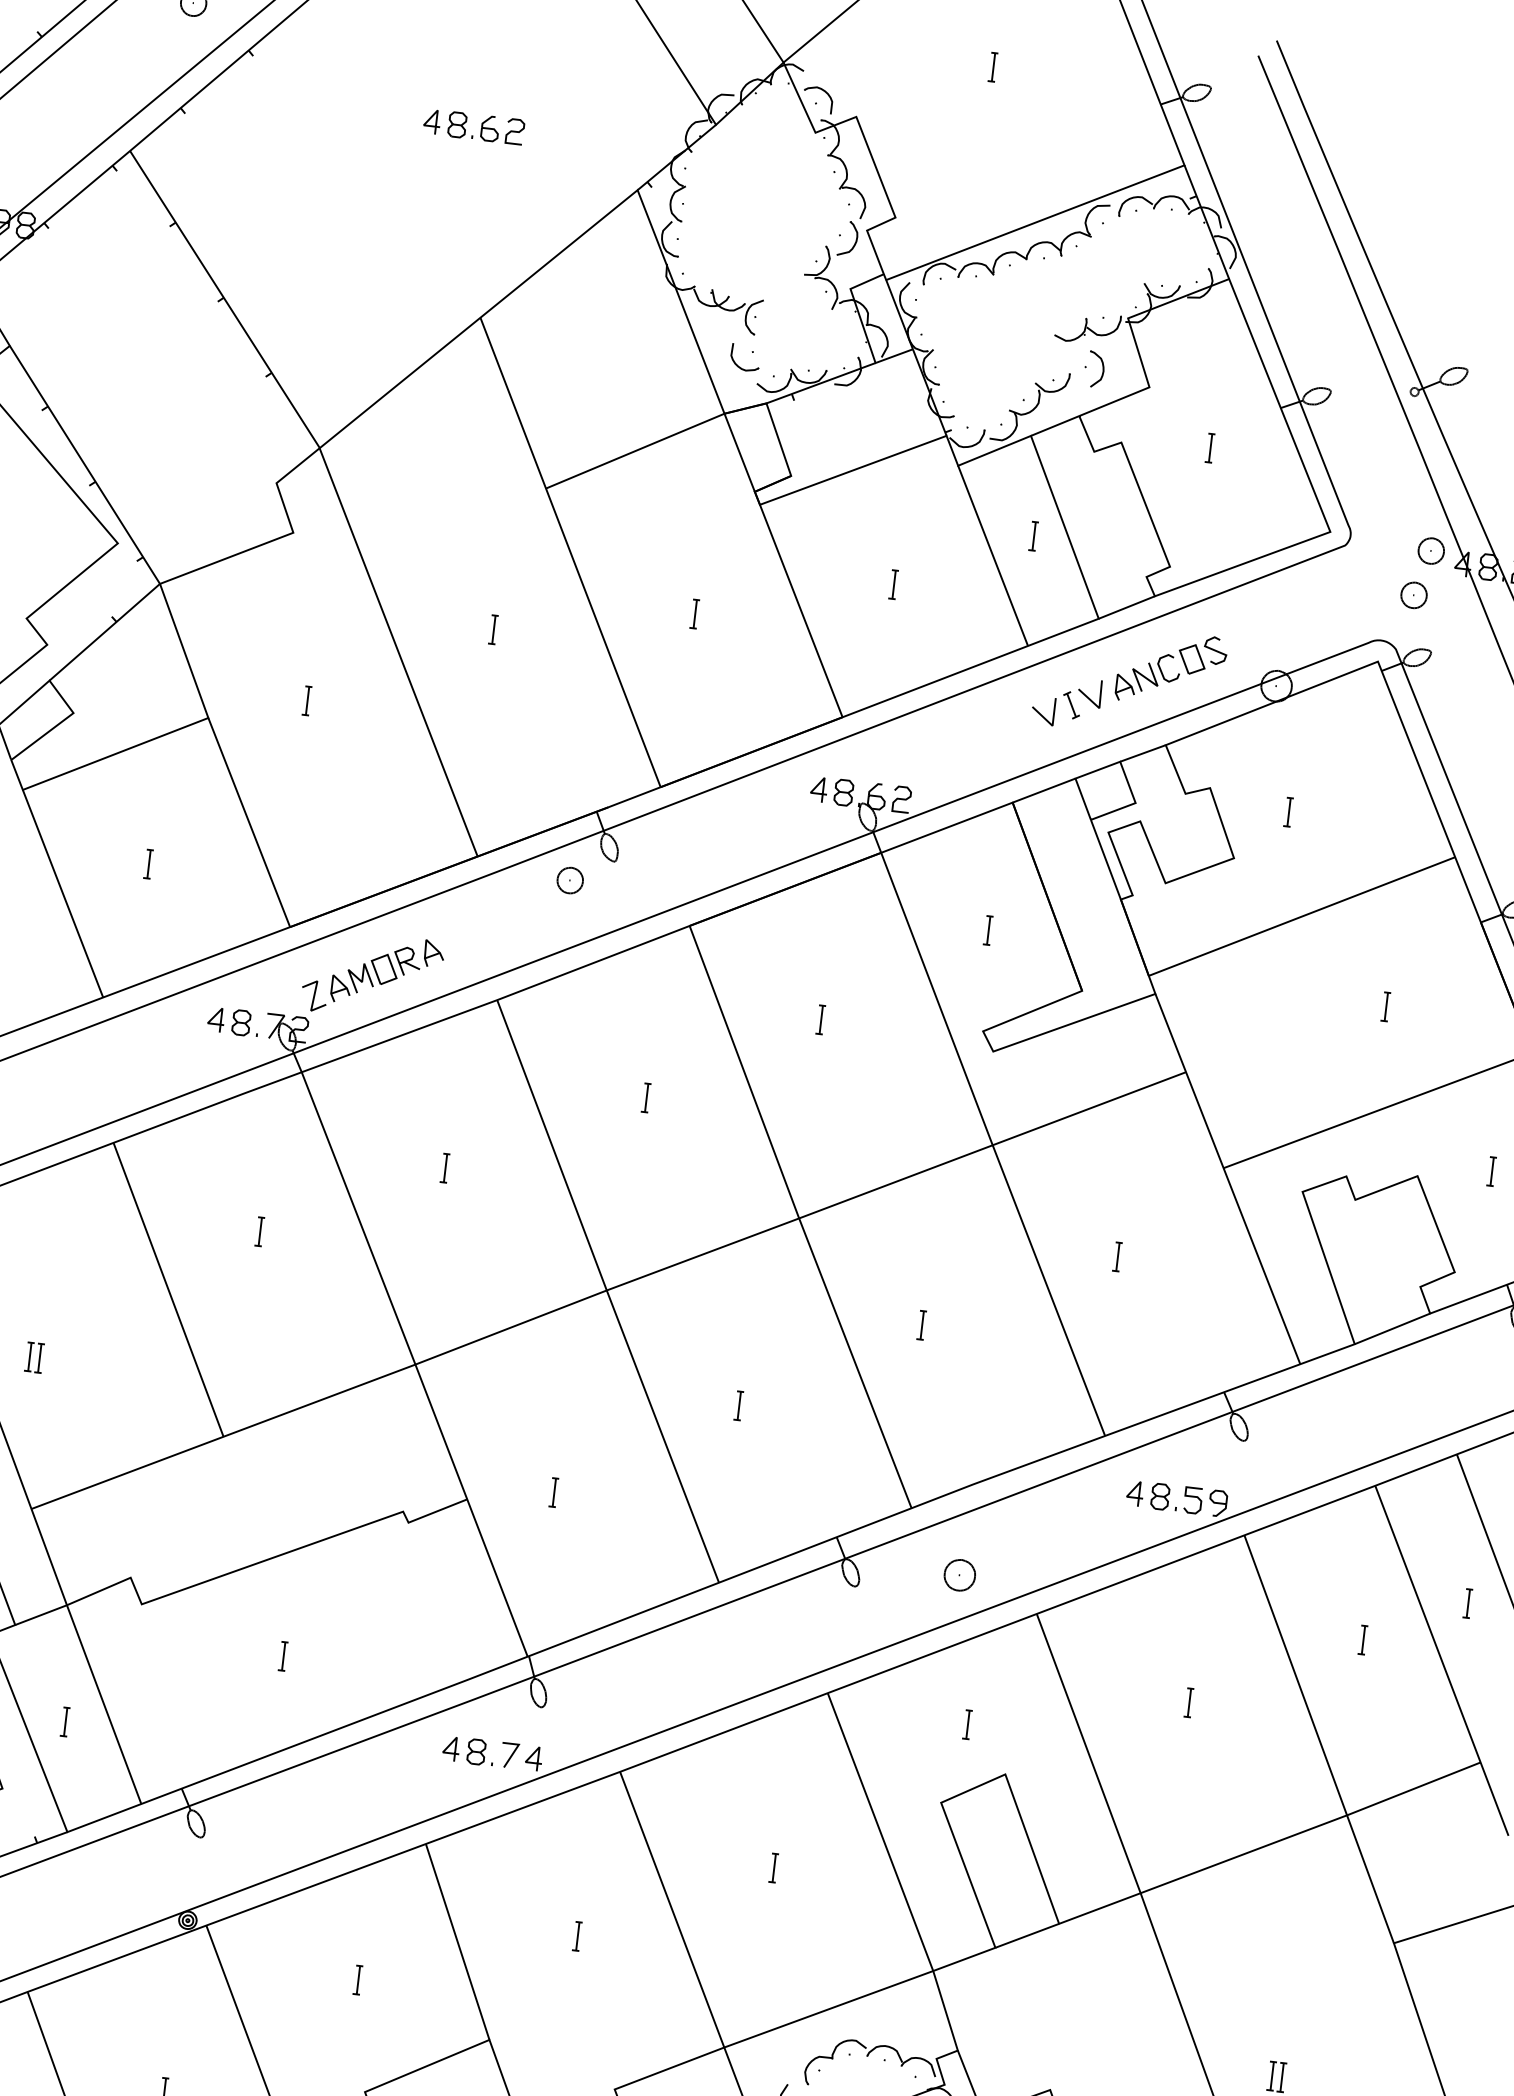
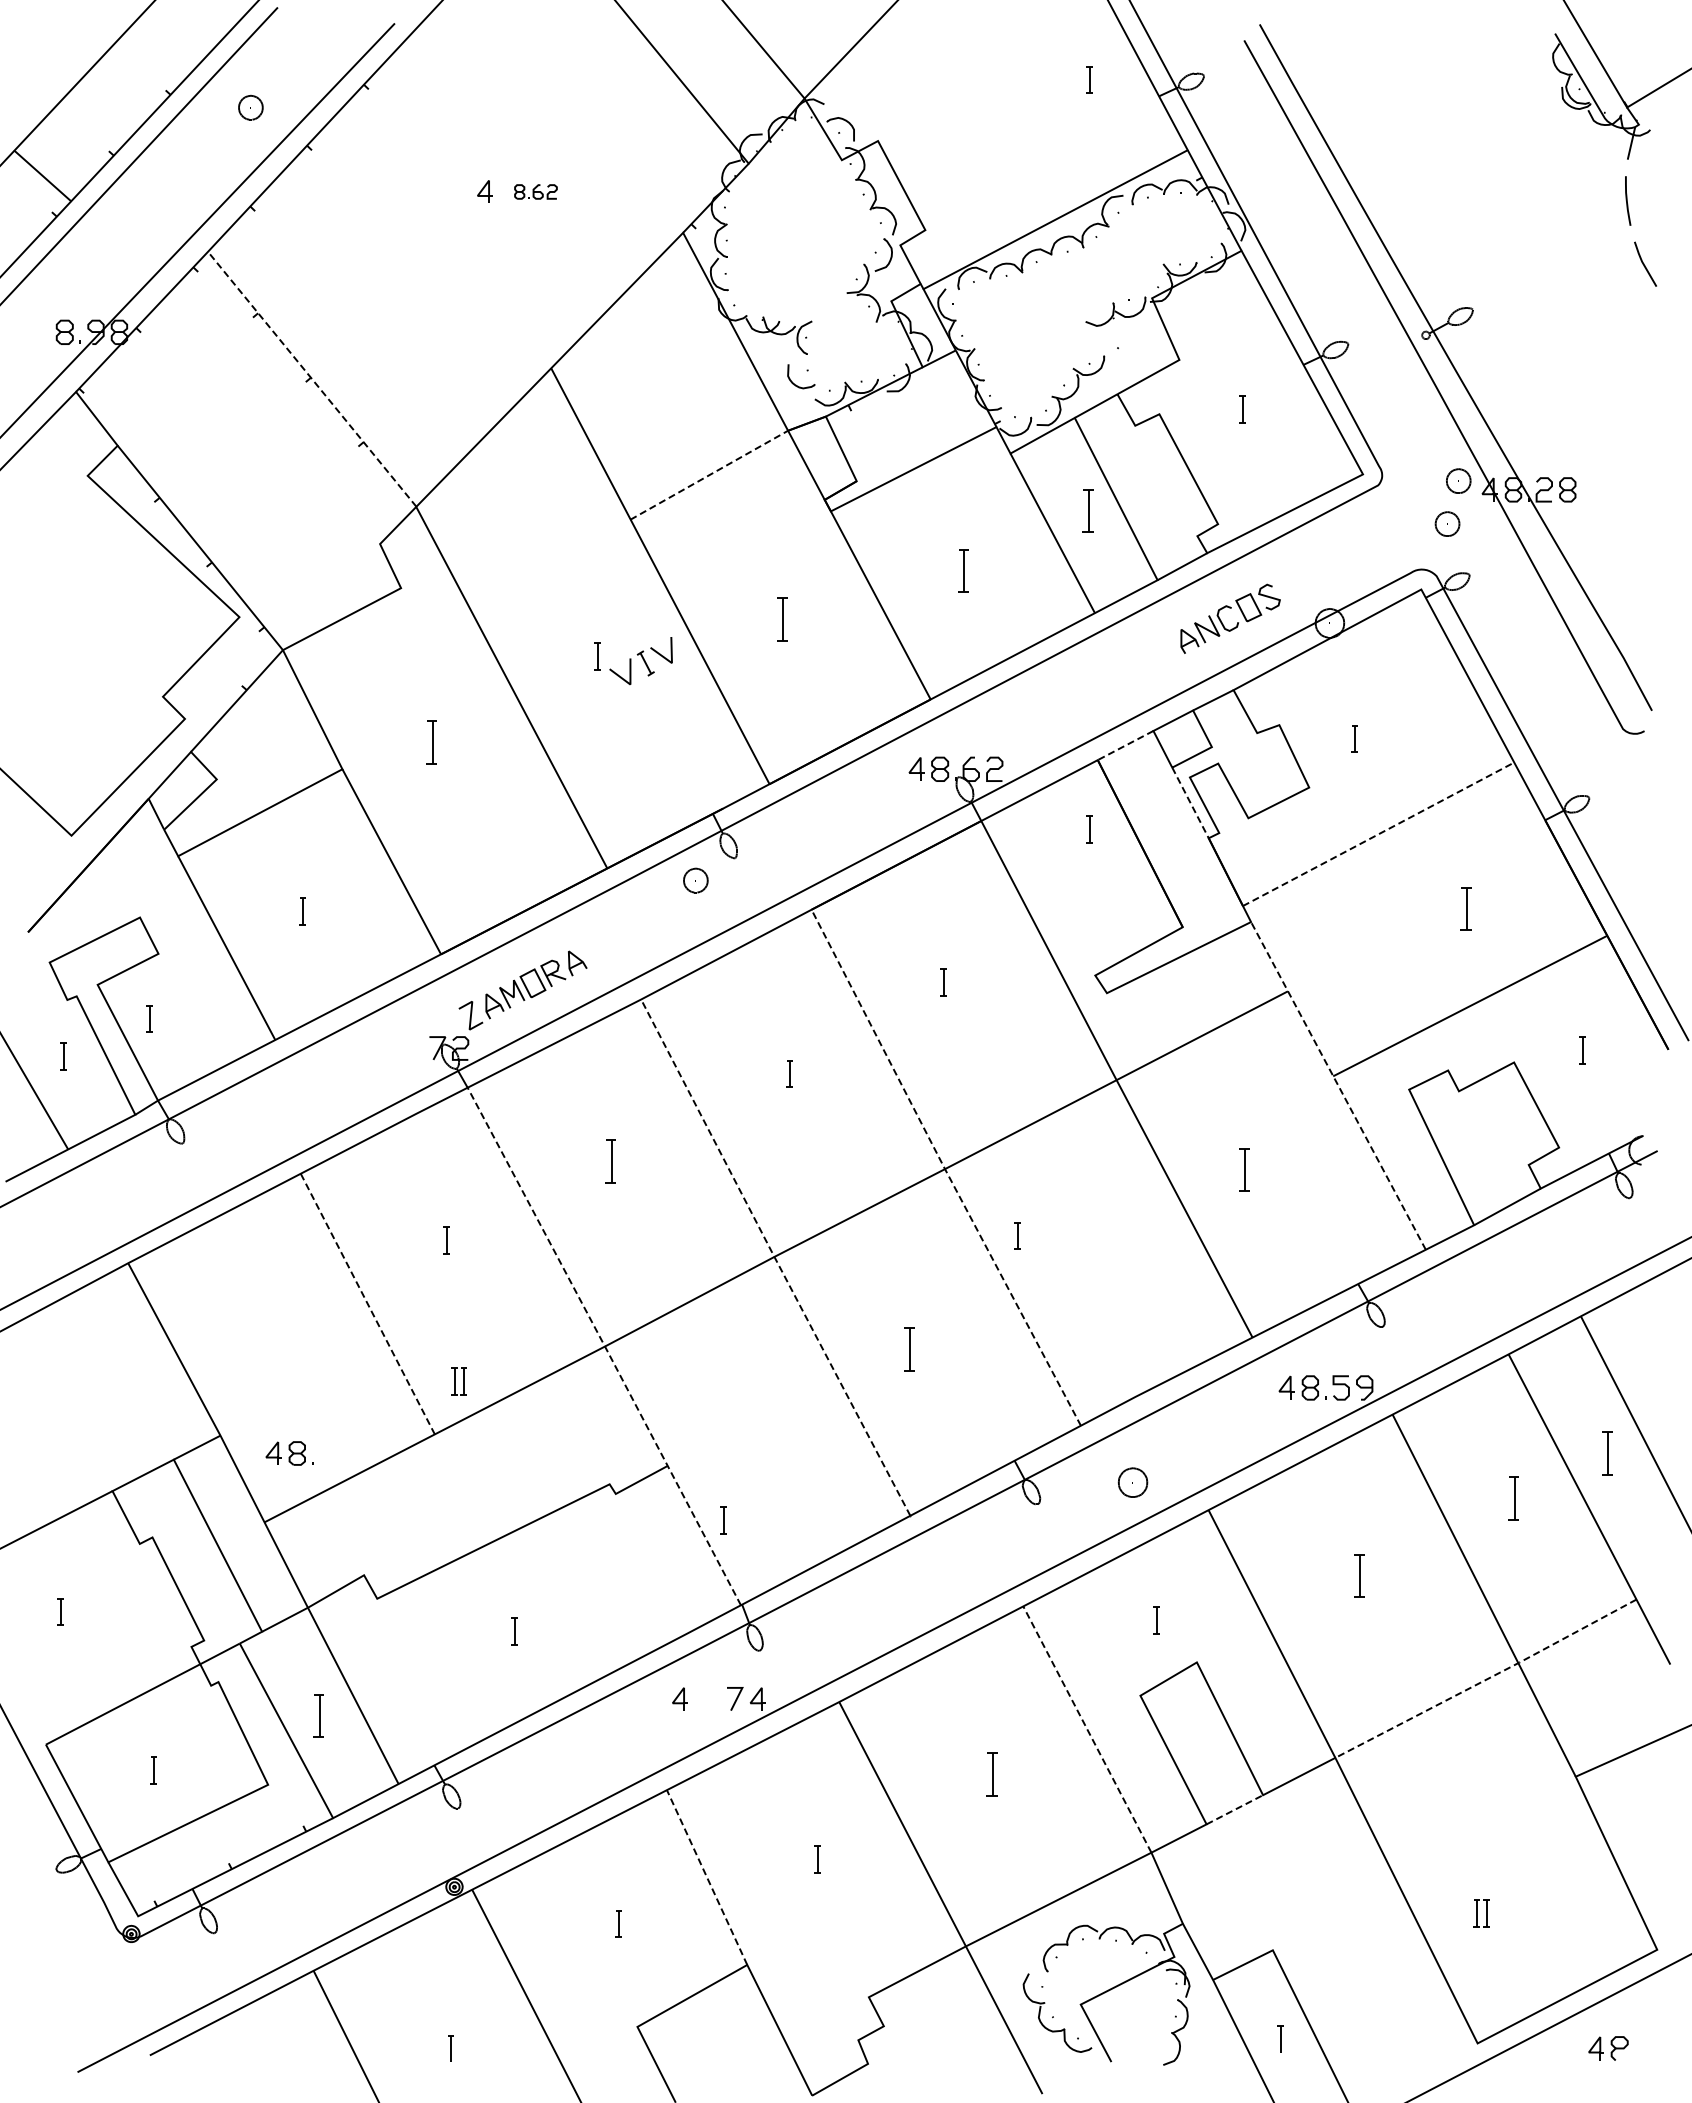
part: (993, 66) -> (1089, 79), moved
part: (485, 127) -> (535, 191), size x0.6
line: (225, 299) -> (312, 379), solid -> dashed
part: (1102, 368) -> (1133, 347), removed
line: (634, 451) -> (708, 475), solid -> dashed
part: (1033, 536) -> (1088, 510), size x1.6
part: (893, 584) -> (963, 570), size x1.6
part: (694, 613) -> (782, 619), size x1.6
part: (307, 700) -> (432, 742), size x1.6
part: (1066, 702) -> (640, 661), moved
line: (1043, 790) -> (1125, 745), solid -> dashed
line: (1105, 859) -> (1190, 802), solid -> dashed
line: (1301, 916) -> (1378, 834), solid -> dashed
part: (988, 930) -> (1089, 829), moved
part: (1386, 1006) -> (1466, 908), size x1.6
part: (233, 1021) -> (289, 1453), moved
part: (445, 1167) -> (611, 1160), size x1.6
line: (1227, 1178) -> (1338, 1085), solid -> dashed
line: (799, 1218) -> (945, 1169), solid -> dashed
part: (1117, 1257) -> (1244, 1170), size x1.6
line: (169, 1290) -> (368, 1304), solid -> dashed
line: (607, 1292) -> (775, 1258), solid -> dashed
part: (921, 1324) -> (1017, 1235), moved
part: (34, 1357) -> (458, 1381), moved
line: (415, 1364) -> (605, 1346), solid -> dashed
part: (738, 1405) -> (909, 1349), size x1.6
part: (553, 1492) -> (723, 1520), moved
part: (1468, 1603) -> (1607, 1453), size x1.6
part: (1363, 1639) -> (1514, 1498), size x1.6
part: (1189, 1702) -> (1359, 1575), size x1.6
part: (65, 1722) -> (319, 1716), size x1.6
part: (480, 1752) -> (707, 1699), removed
line: (1312, 1828) -> (1487, 1679), solid -> dashed
line: (880, 1832) -> (1087, 1729), solid -> dashed
part: (774, 1868) -> (992, 1774), size x1.6
line: (1026, 1935) -> (1234, 1809), solid -> dashed
line: (457, 1941) -> (706, 1877), solid -> dashed

